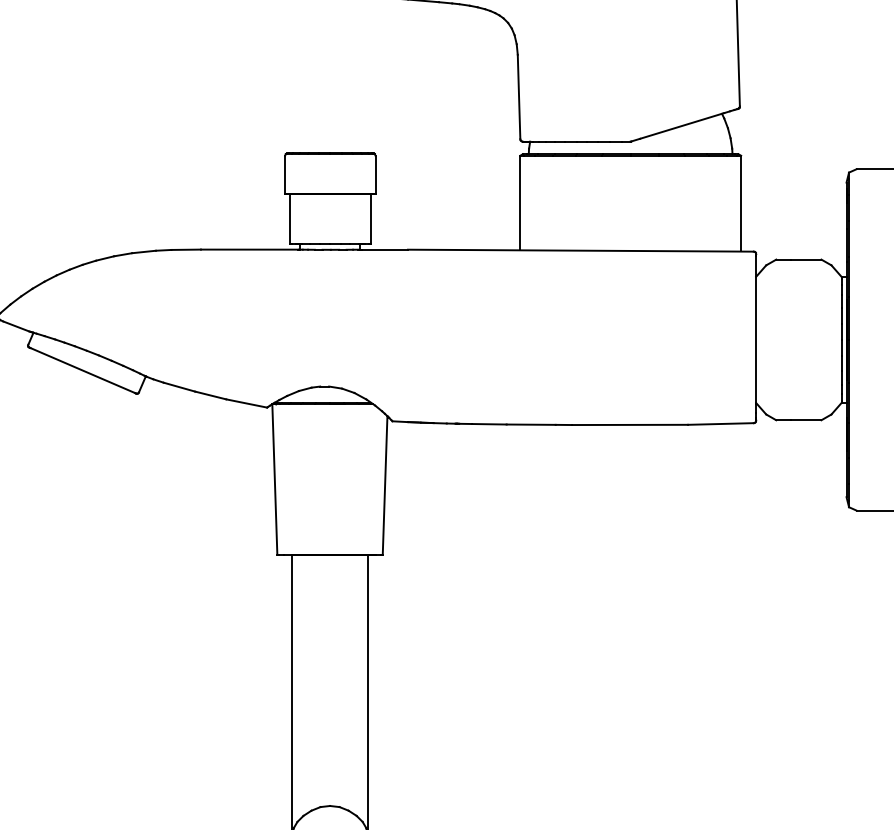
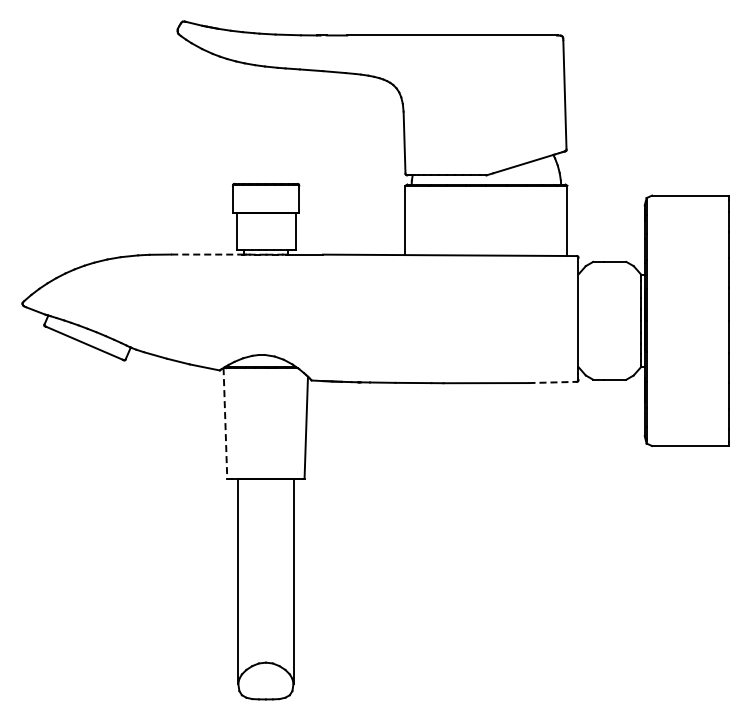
line: (250, 249) -> (207, 254), solid -> dashed
line: (722, 424) -> (553, 382), solid -> dashed
line: (274, 479) -> (225, 423), solid -> dashed

